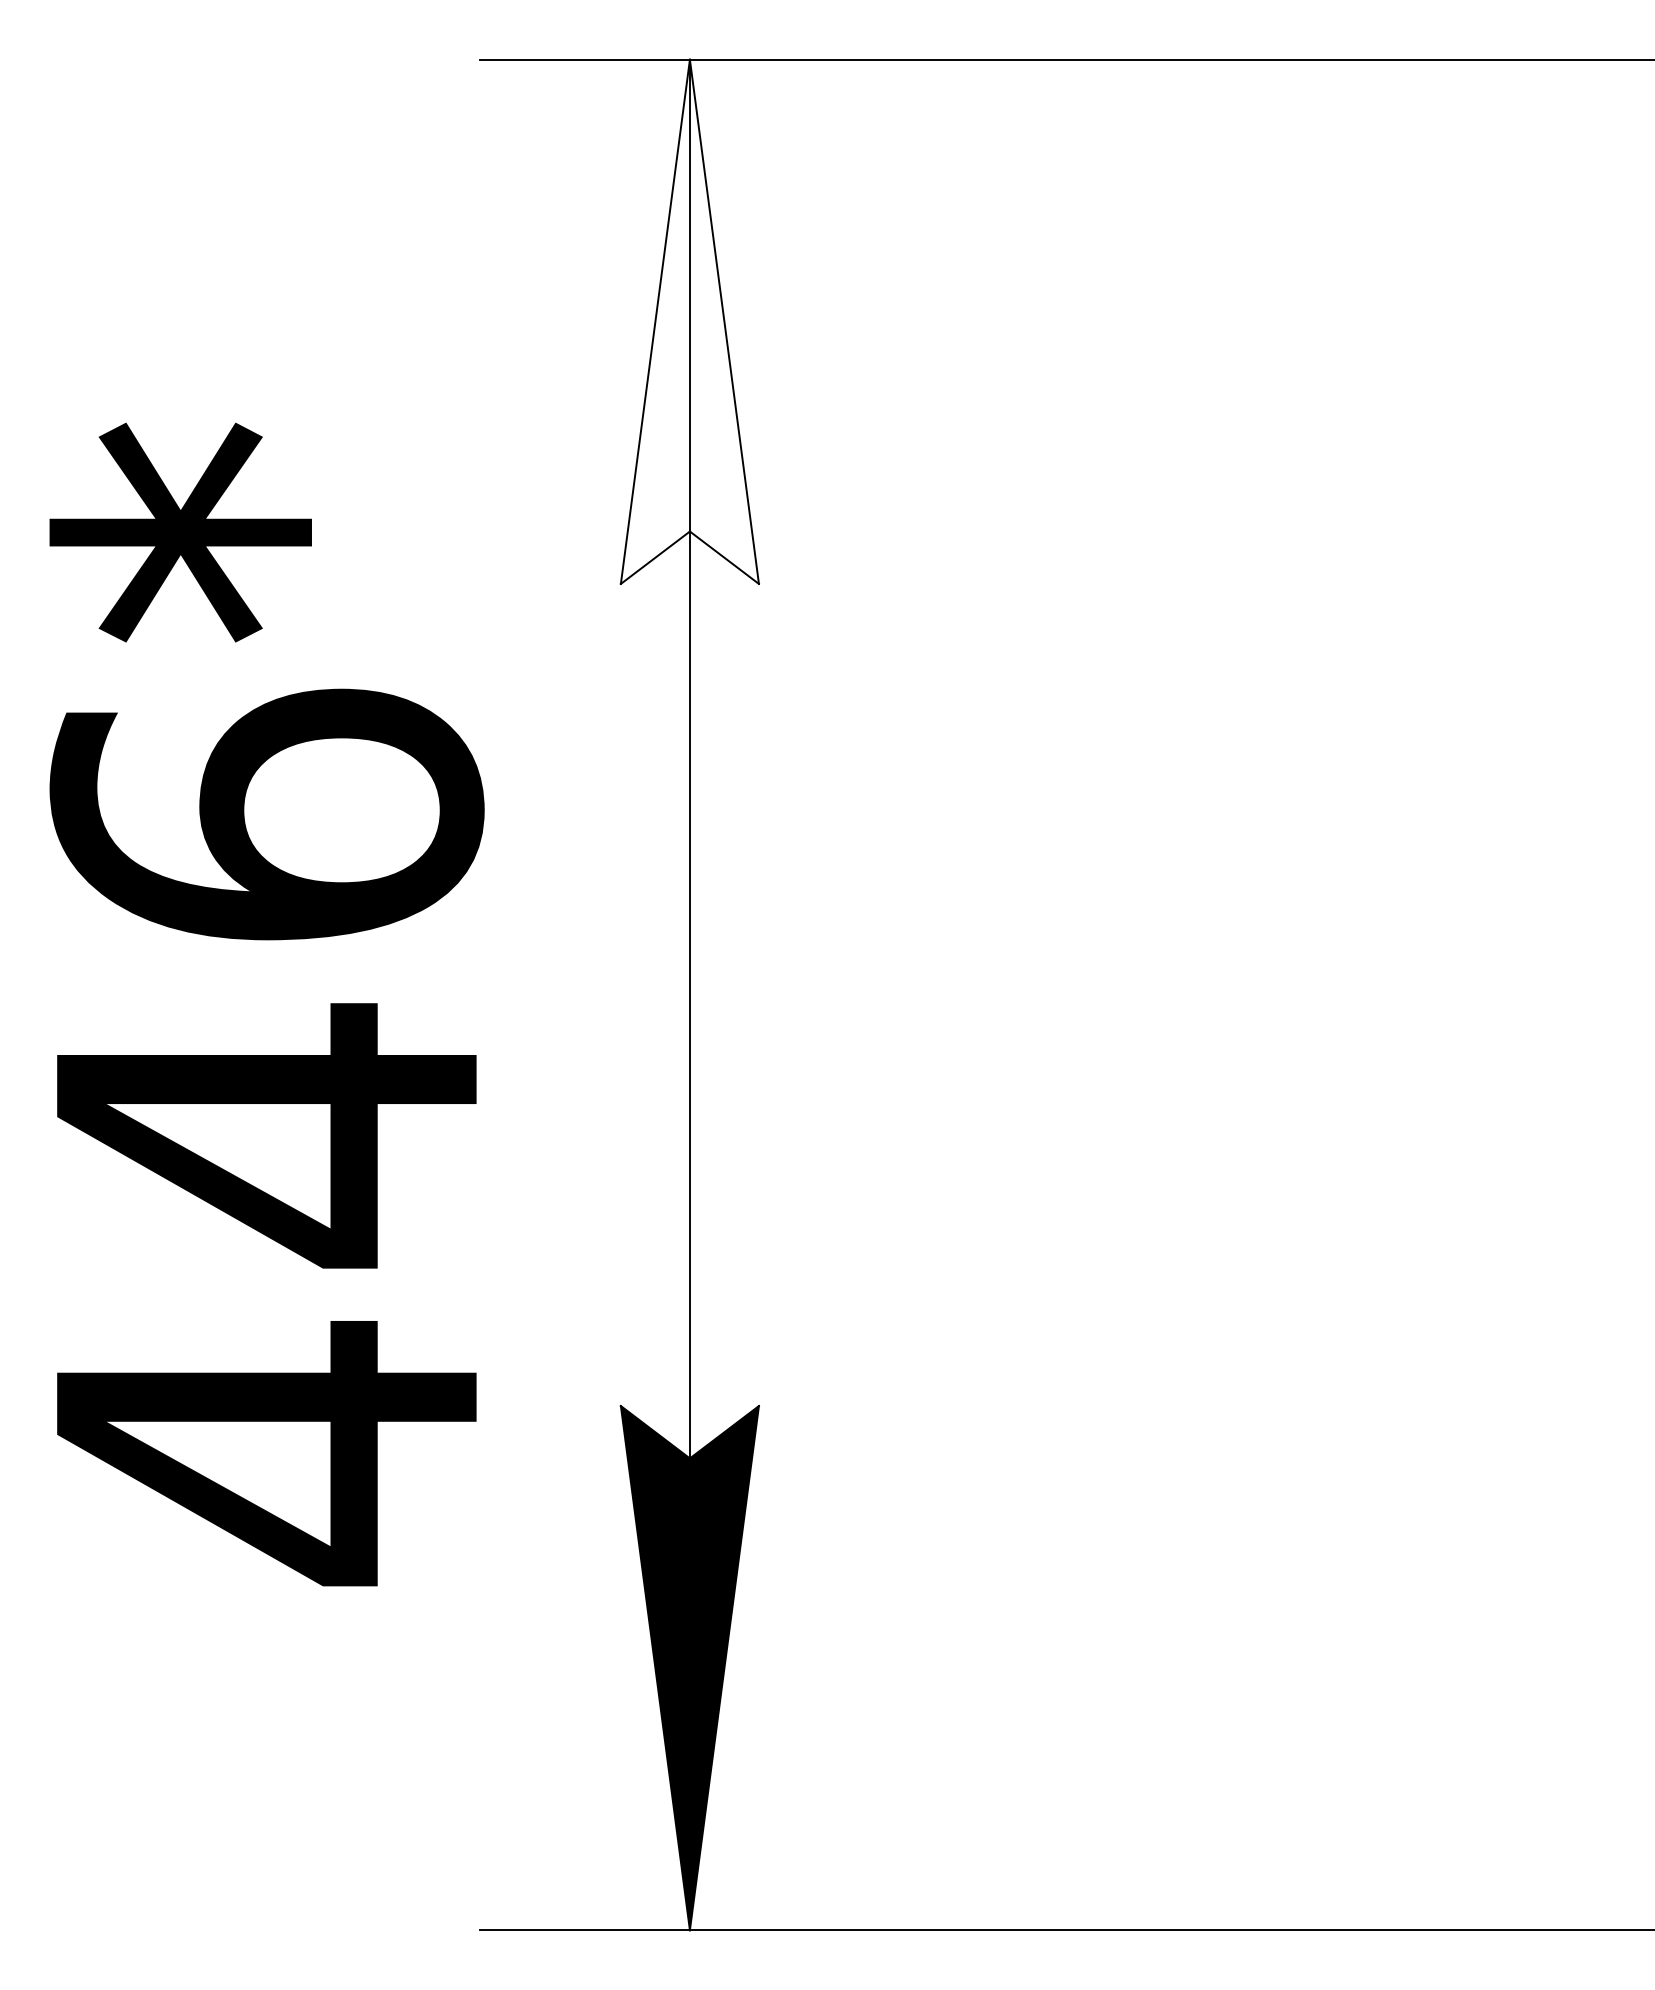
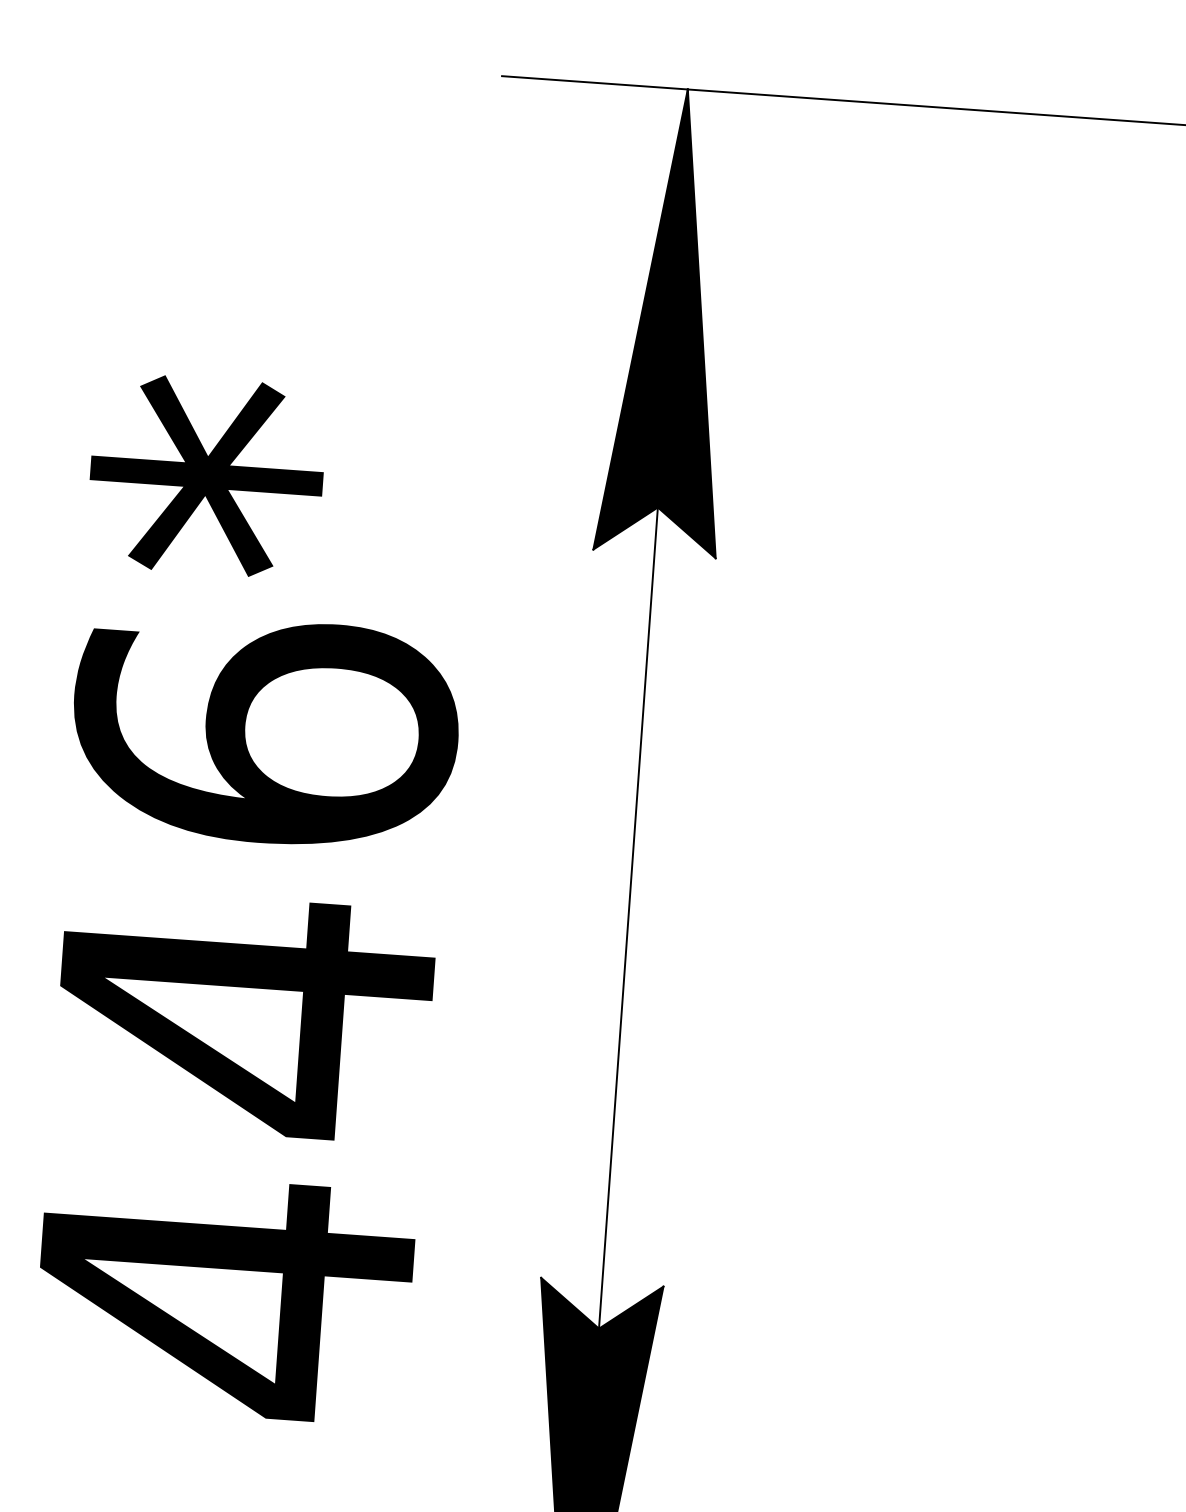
fill: (689, 321) -> (670, 321), added

